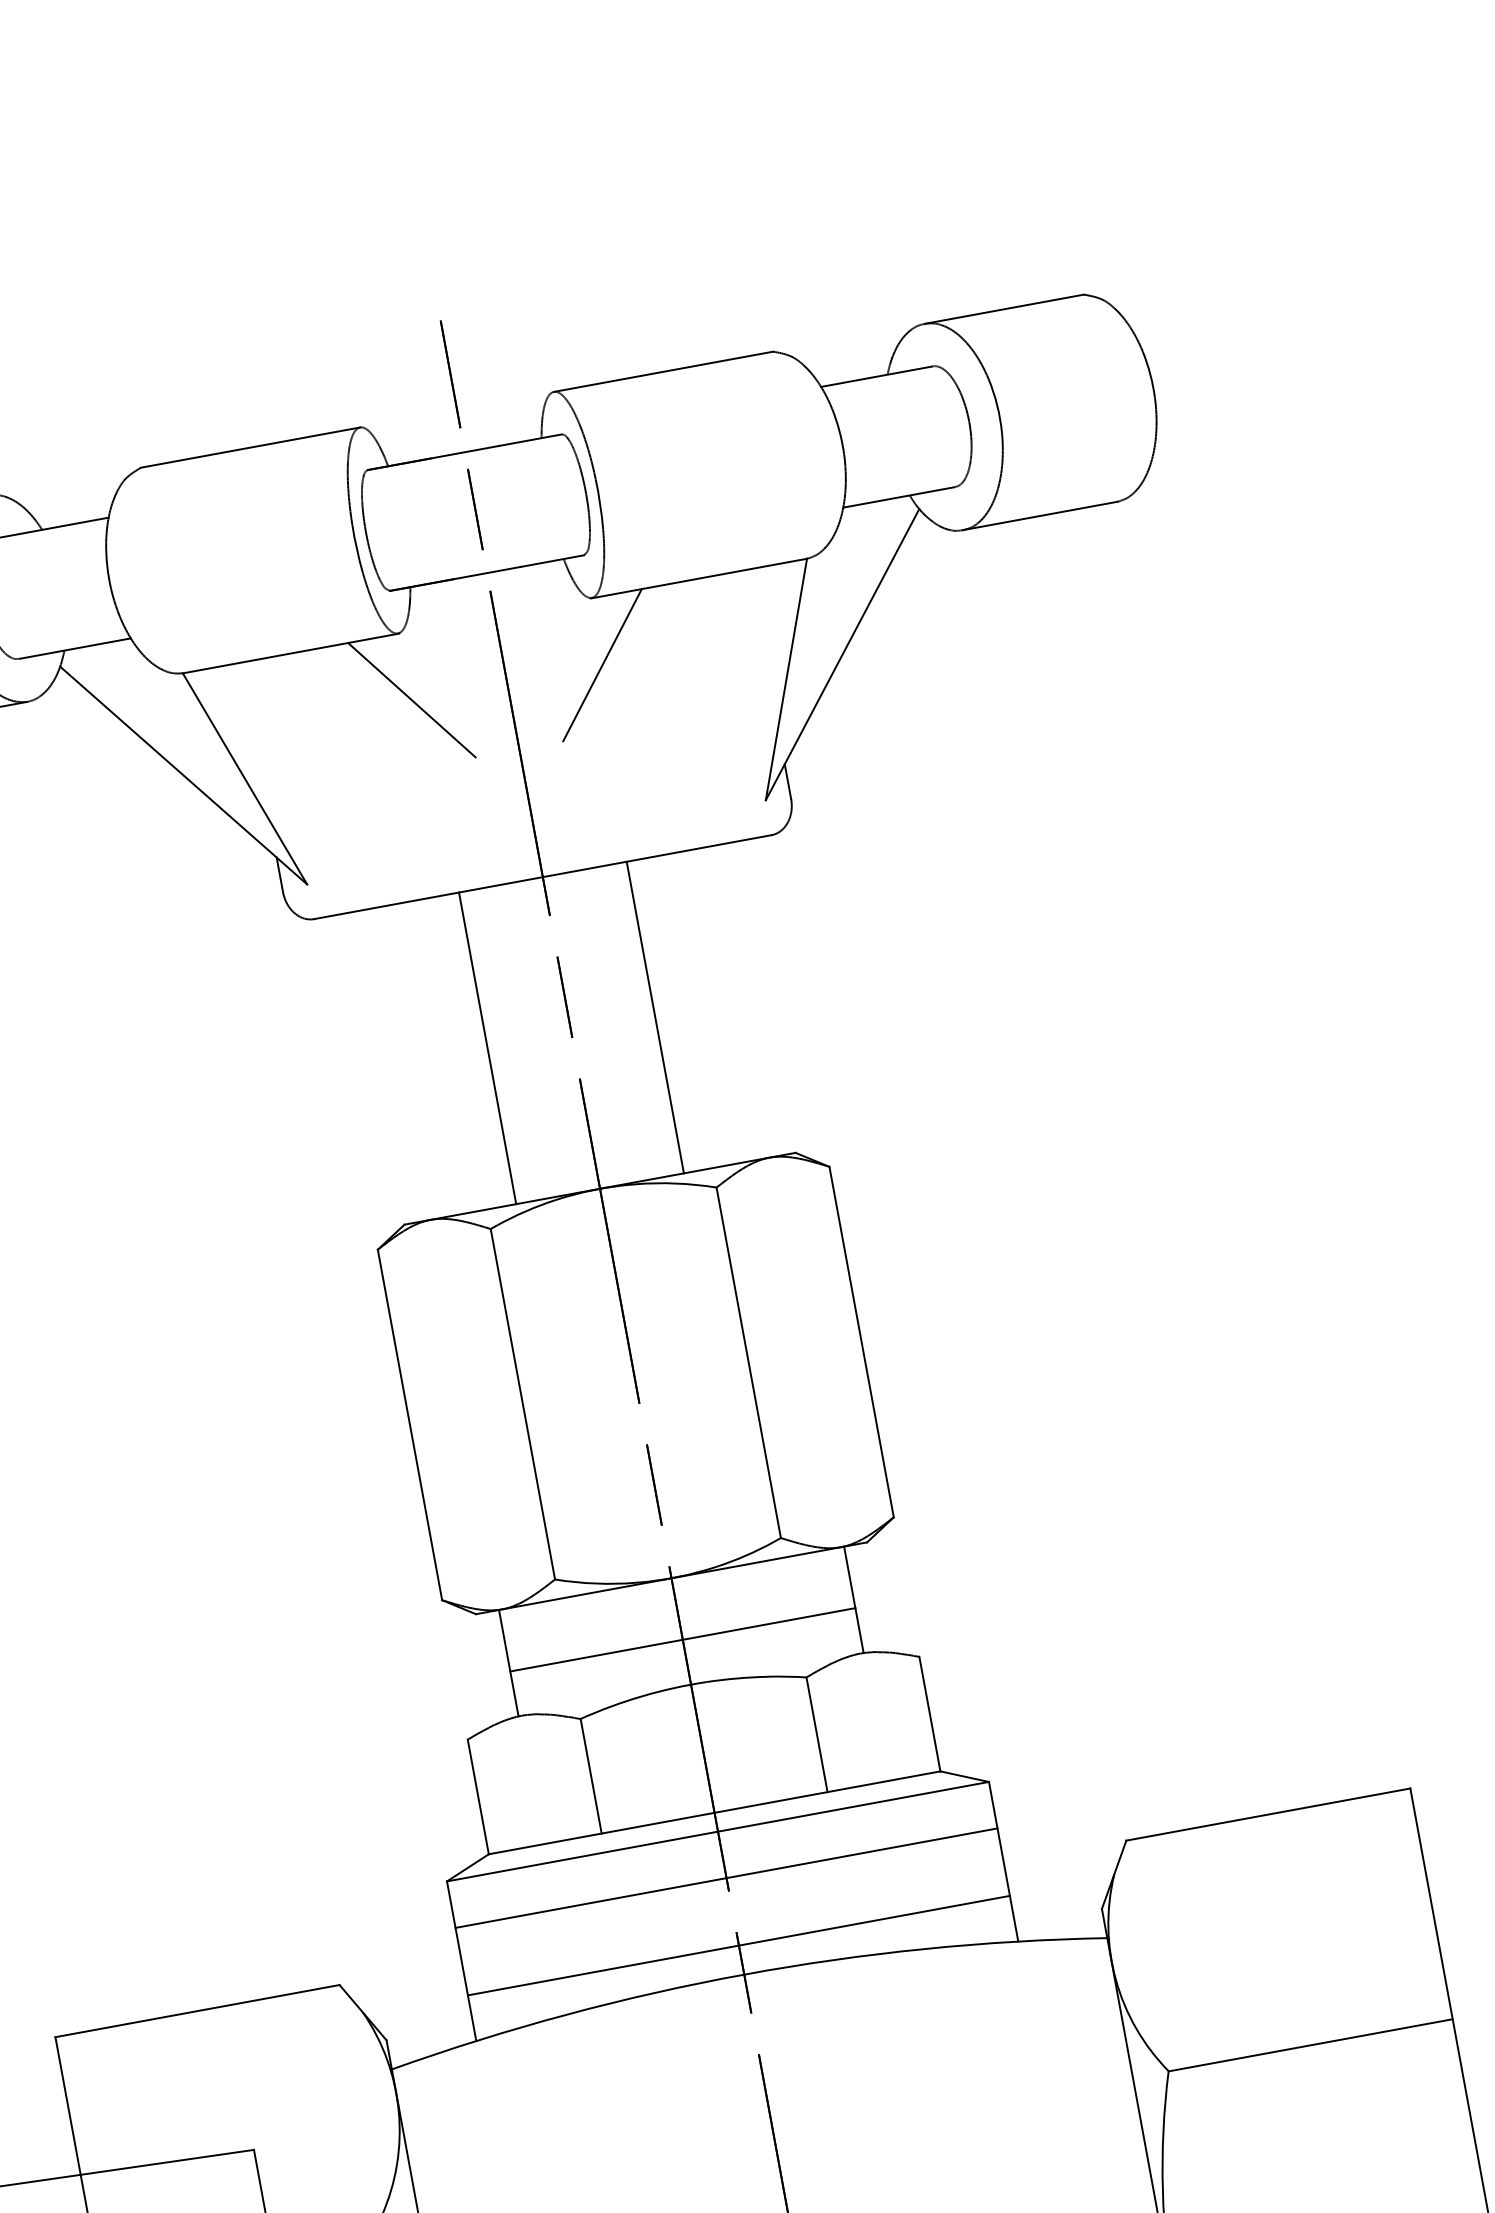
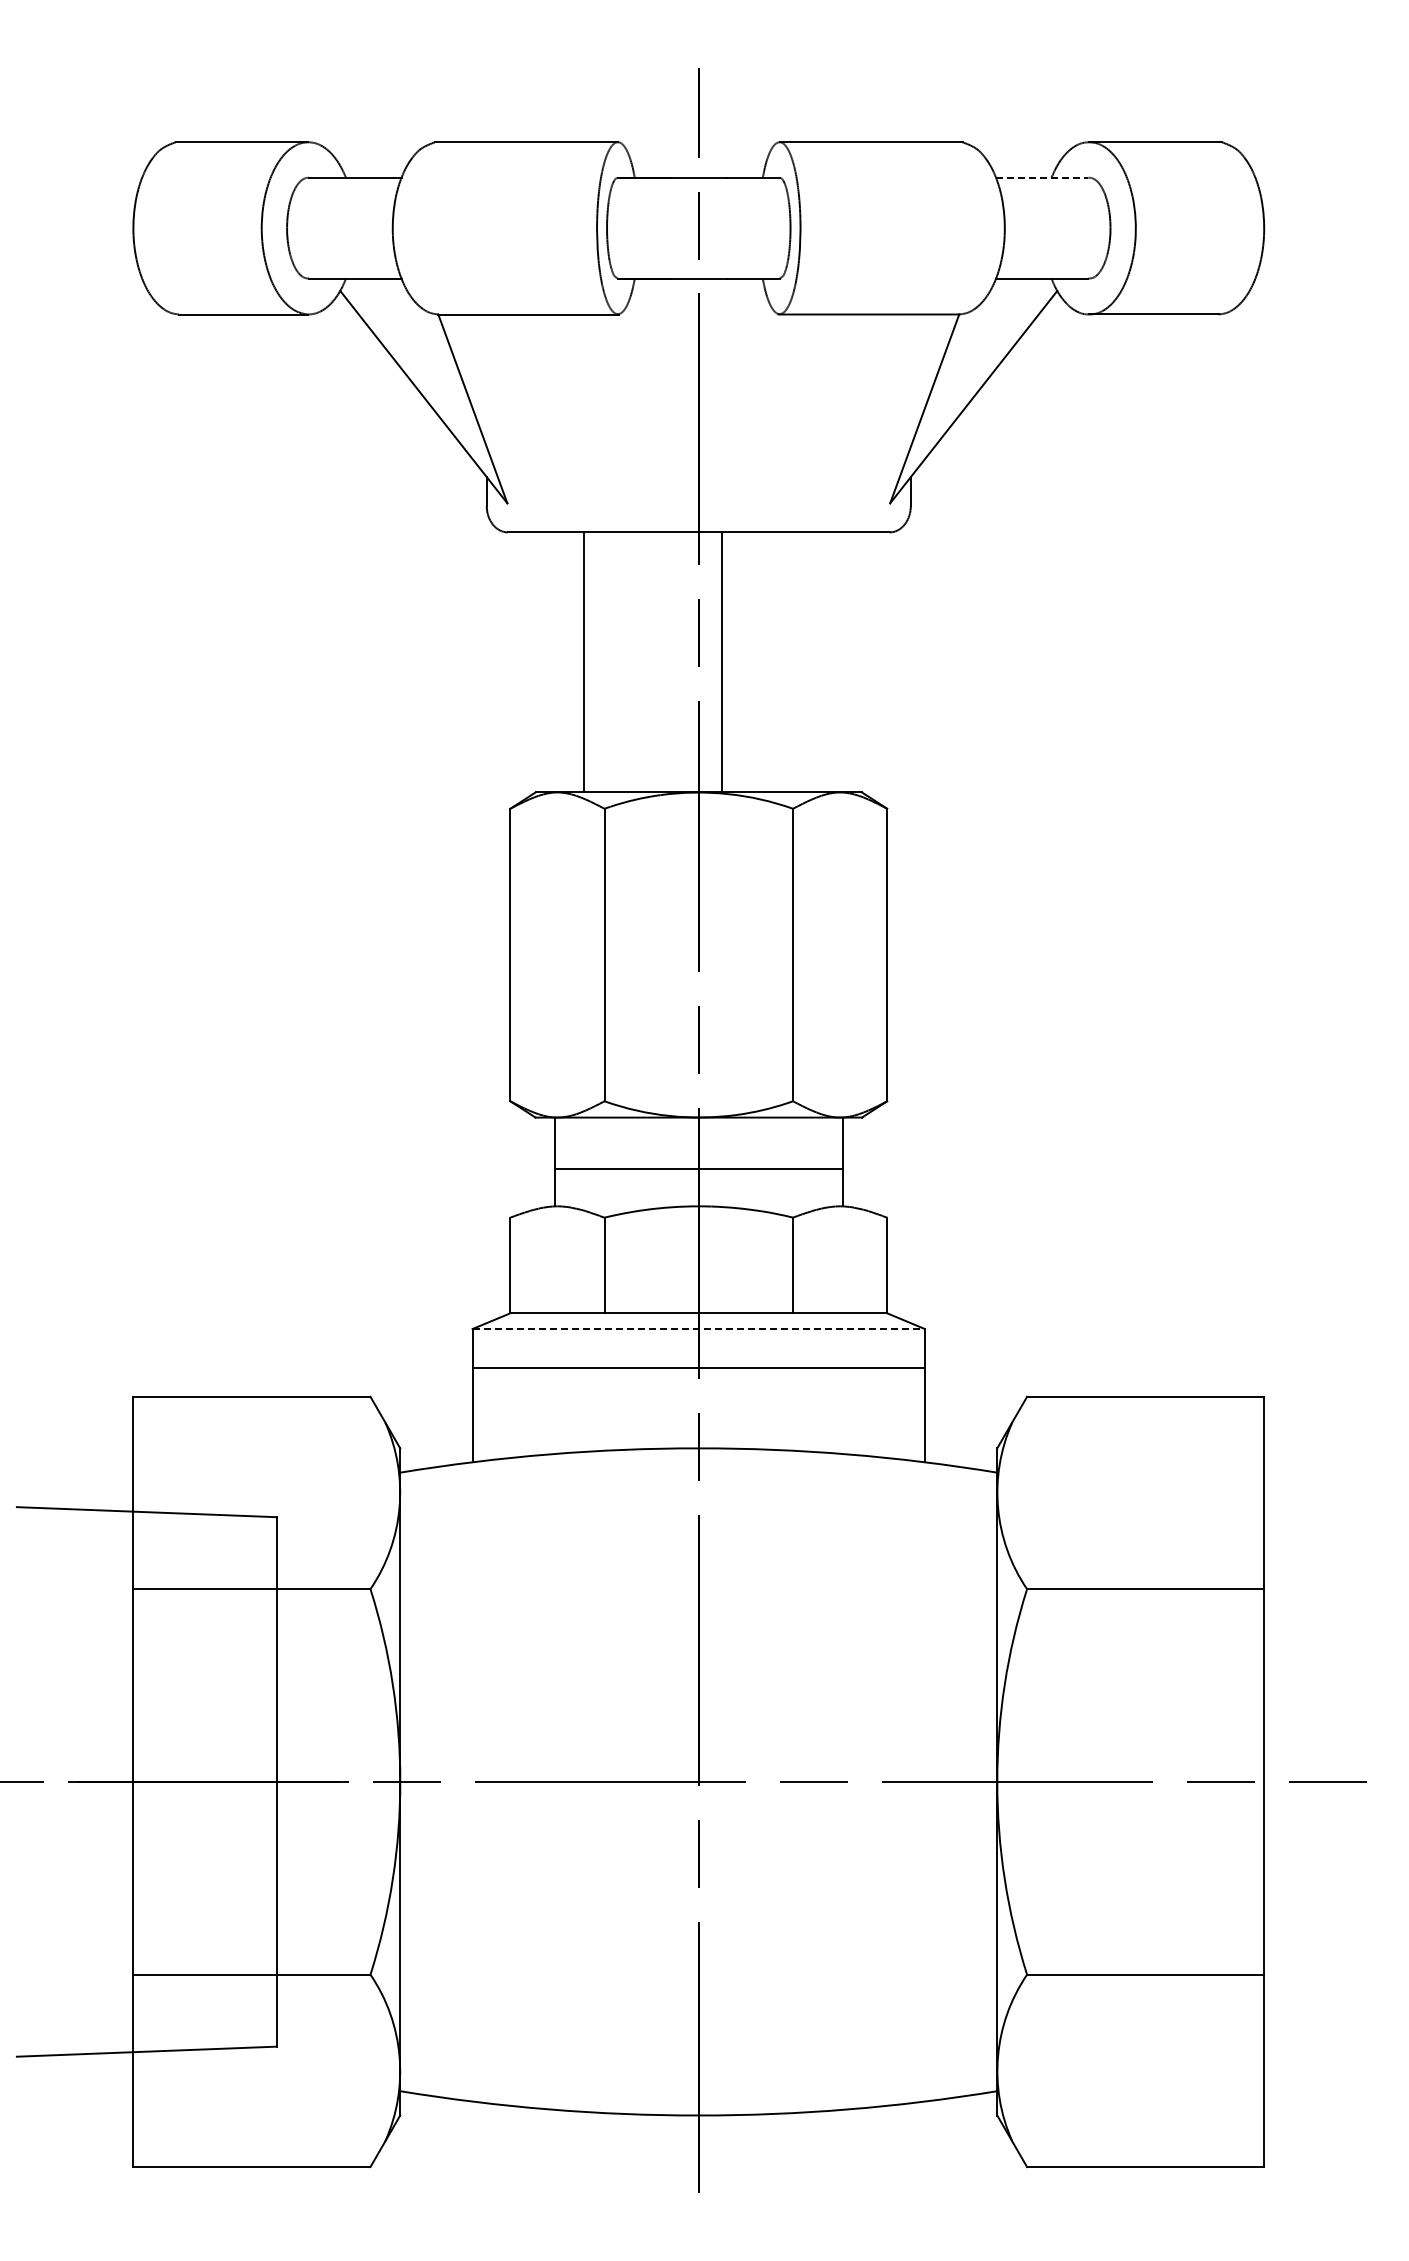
line: (876, 376) -> (1042, 177), solid -> dashed
line: (602, 664) -> (778, 369), removed
line: (412, 699) -> (619, 369), removed
line: (655, 1017) -> (721, 662), moved
line: (487, 1048) -> (583, 662), moved
line: (719, 1832) -> (699, 1329), solid -> dashed
line: (738, 1946) -> (698, 1424), removed

